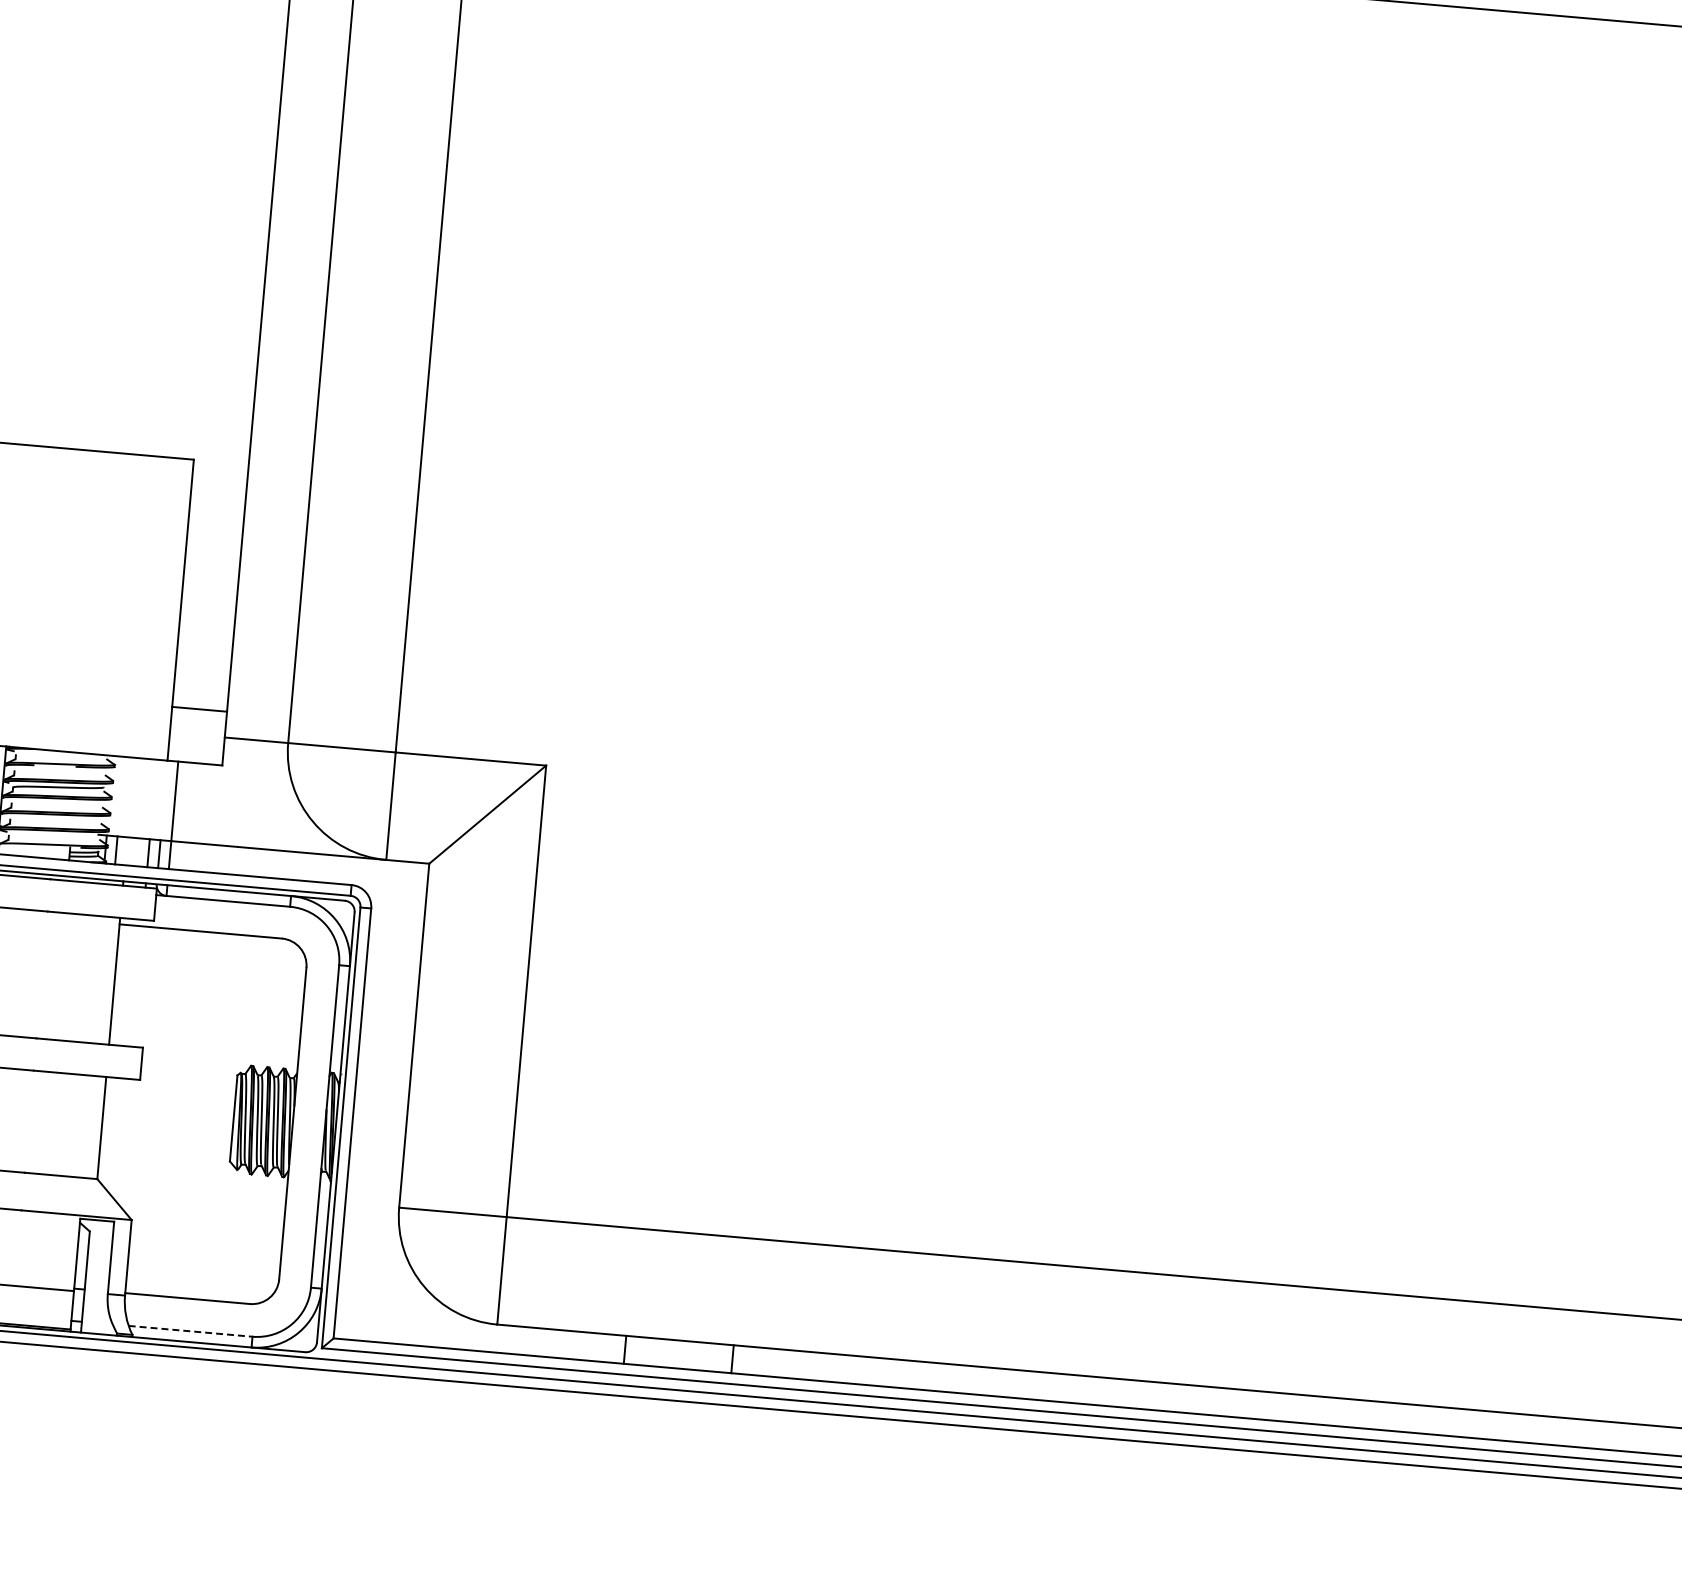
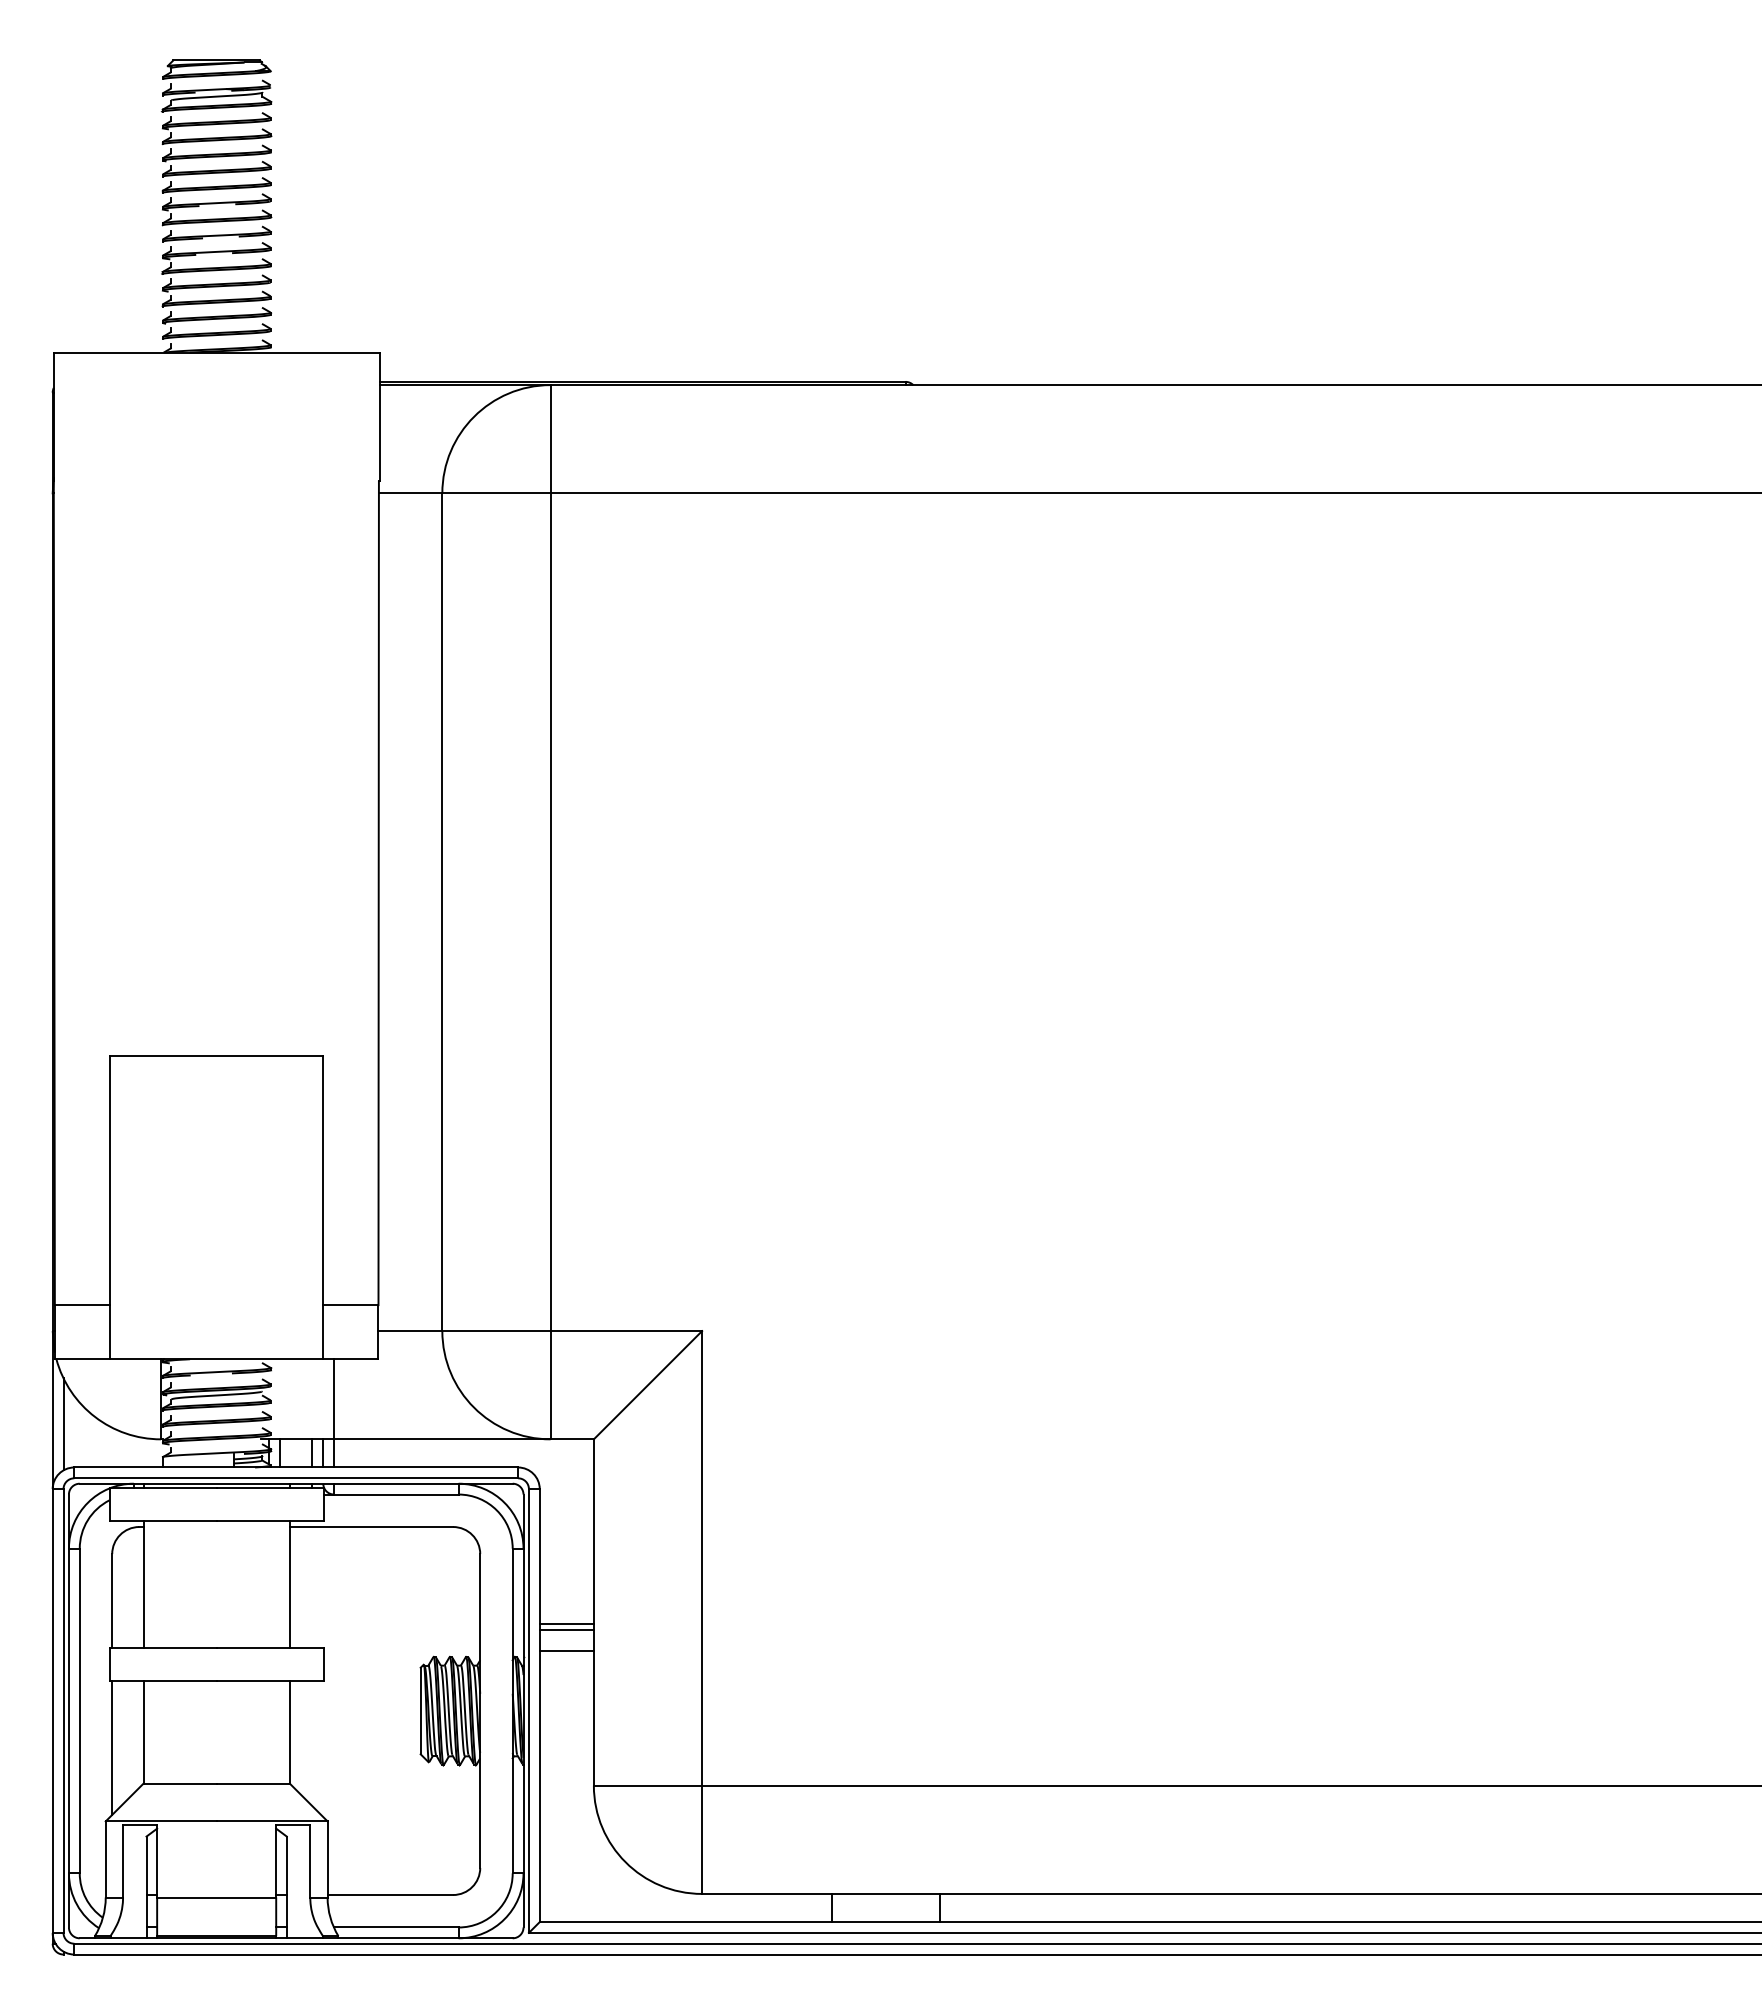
line: (386, 1045) -> (566, 1624), added
line: (385, 1050) -> (566, 1629), added
line: (383, 1072) -> (566, 1651), added
line: (190, 1331) -> (396, 1927), dashed -> solid

